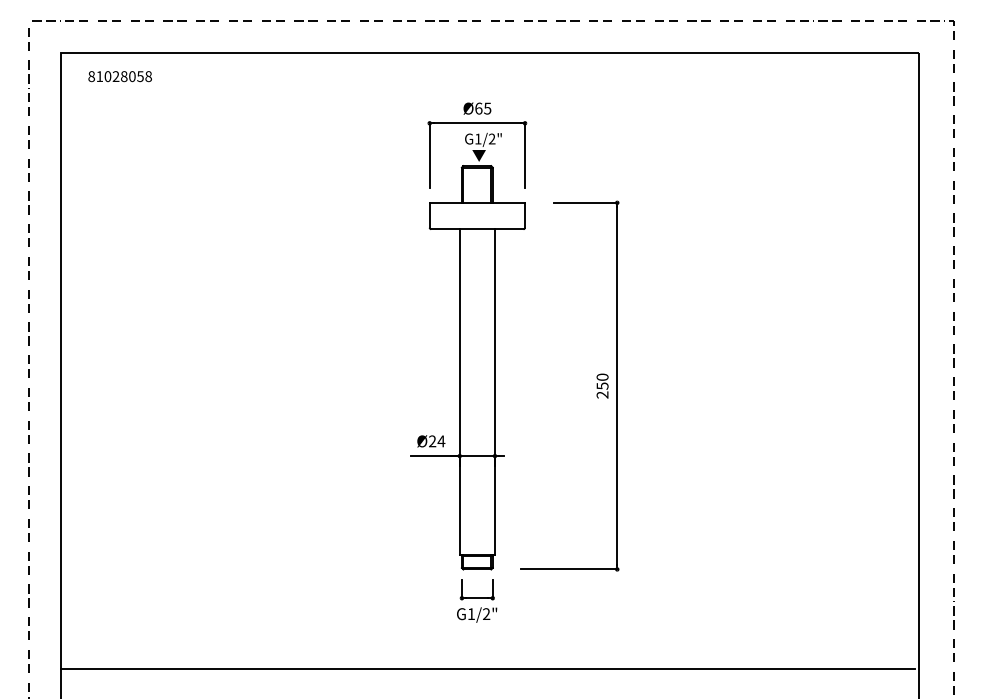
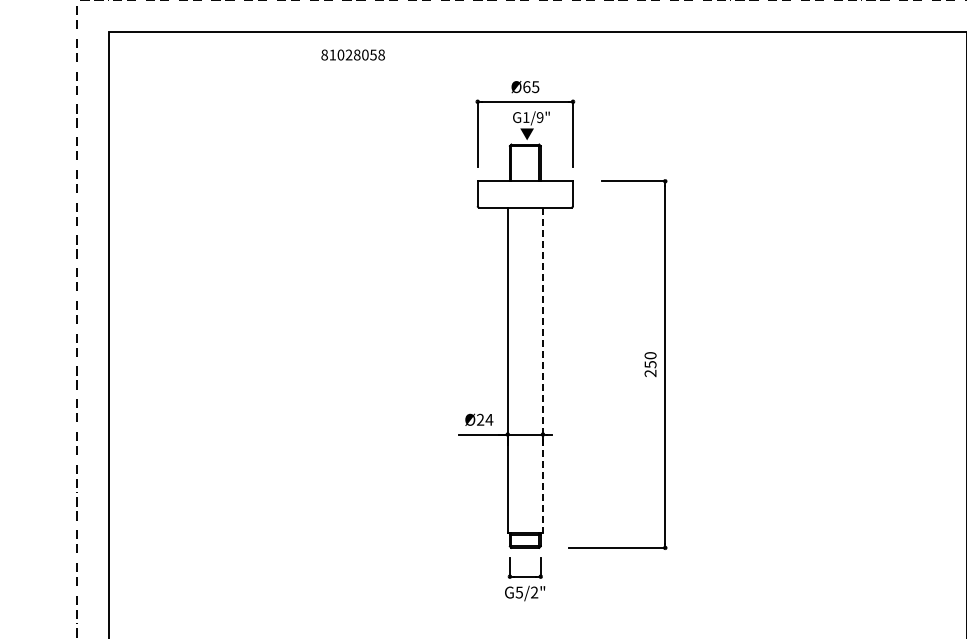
text: (119, 76) -> (352, 54), moved
text: (491, 139) -> (539, 117), G1/2" -> G1/9"
line: (494, 391) -> (542, 369), solid -> dashed
text: (470, 614) -> (518, 592), G1/2" -> G5/2"

